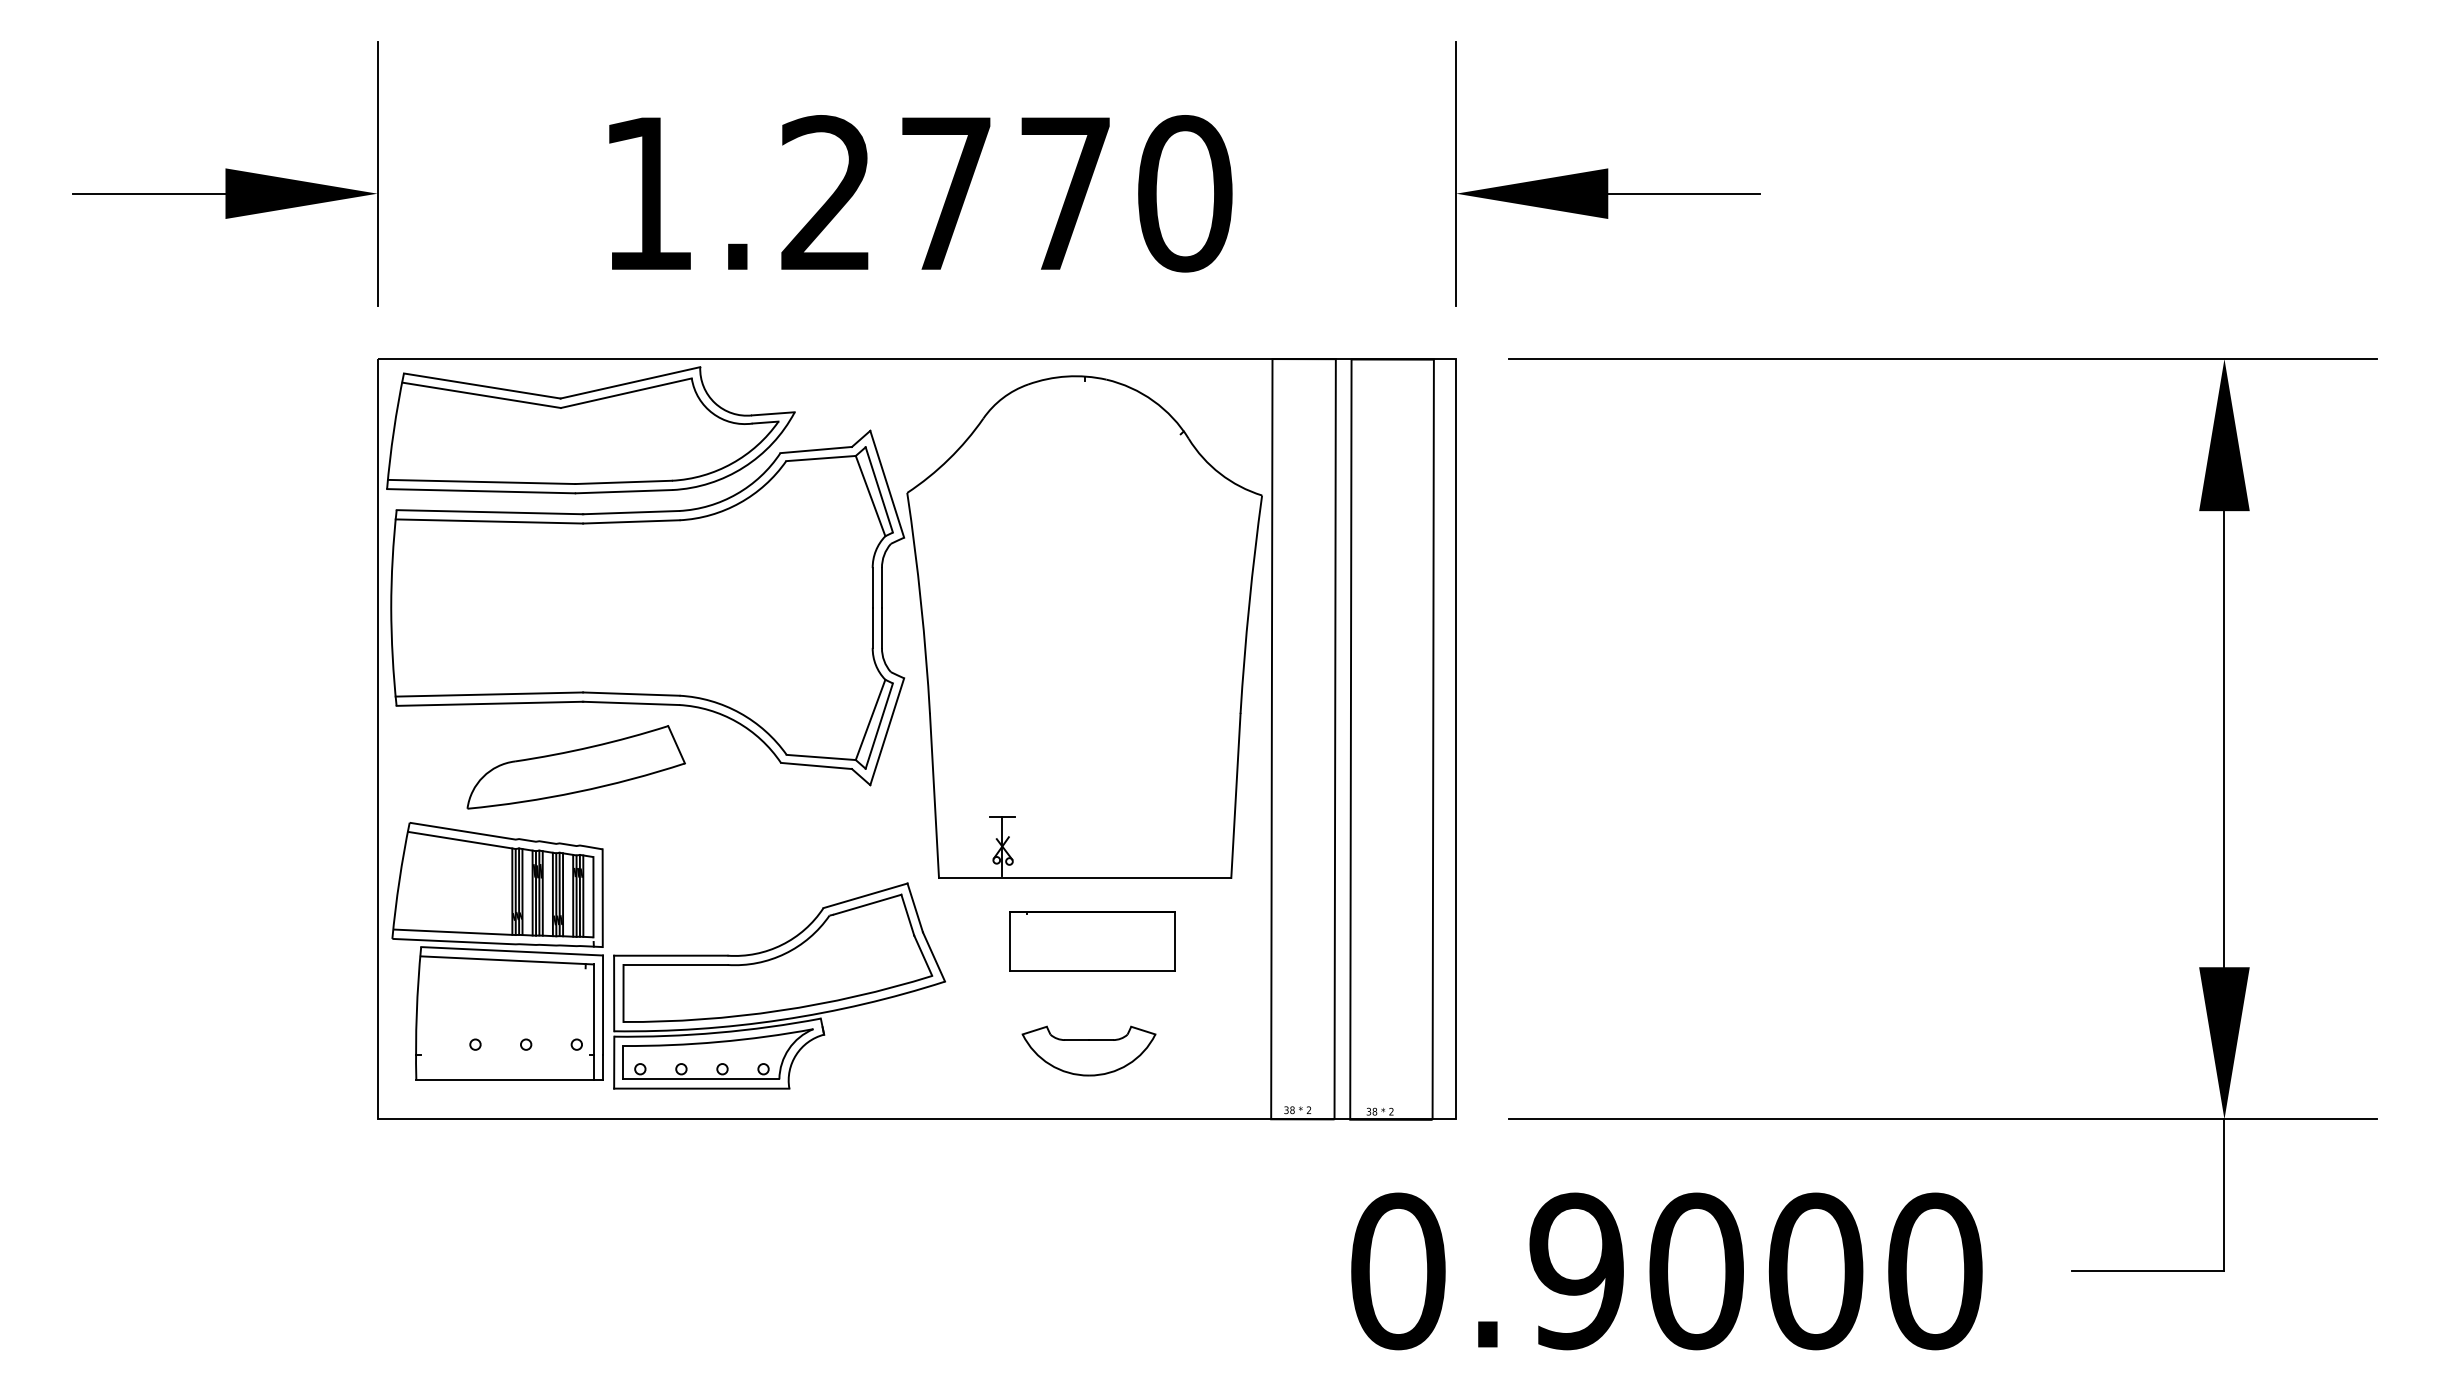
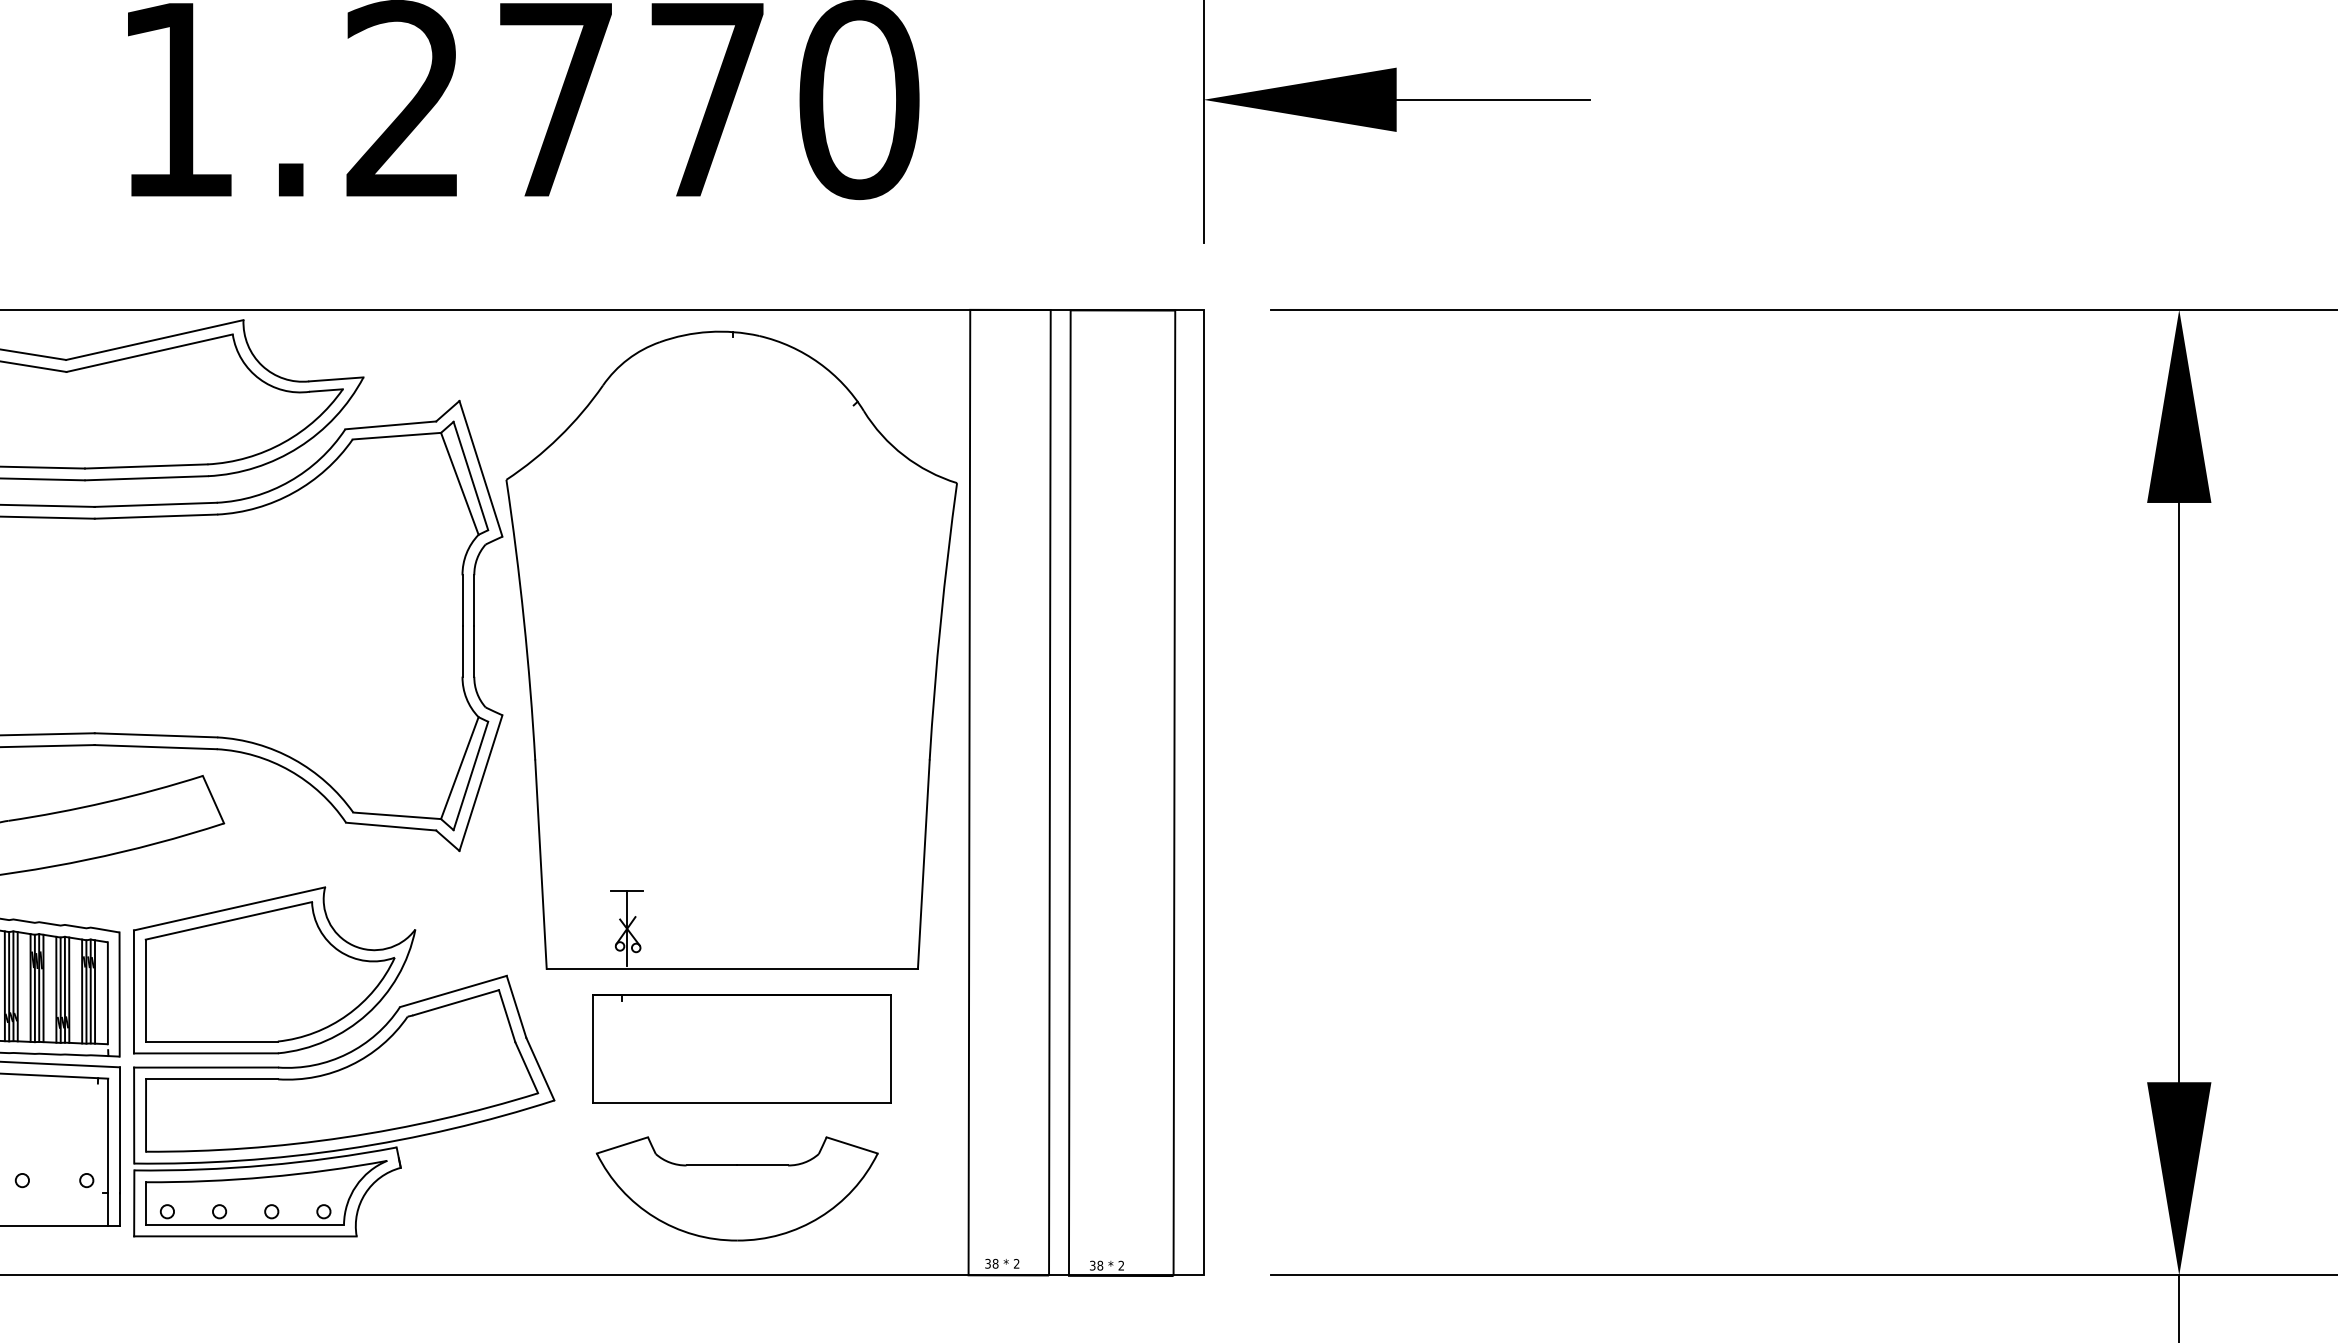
part: (724, 878) -> (274, 969), added
part: (1092, 940) -> (741, 1048), size x1.43
part: (1088, 1050) -> (736, 1187), size x1.67

